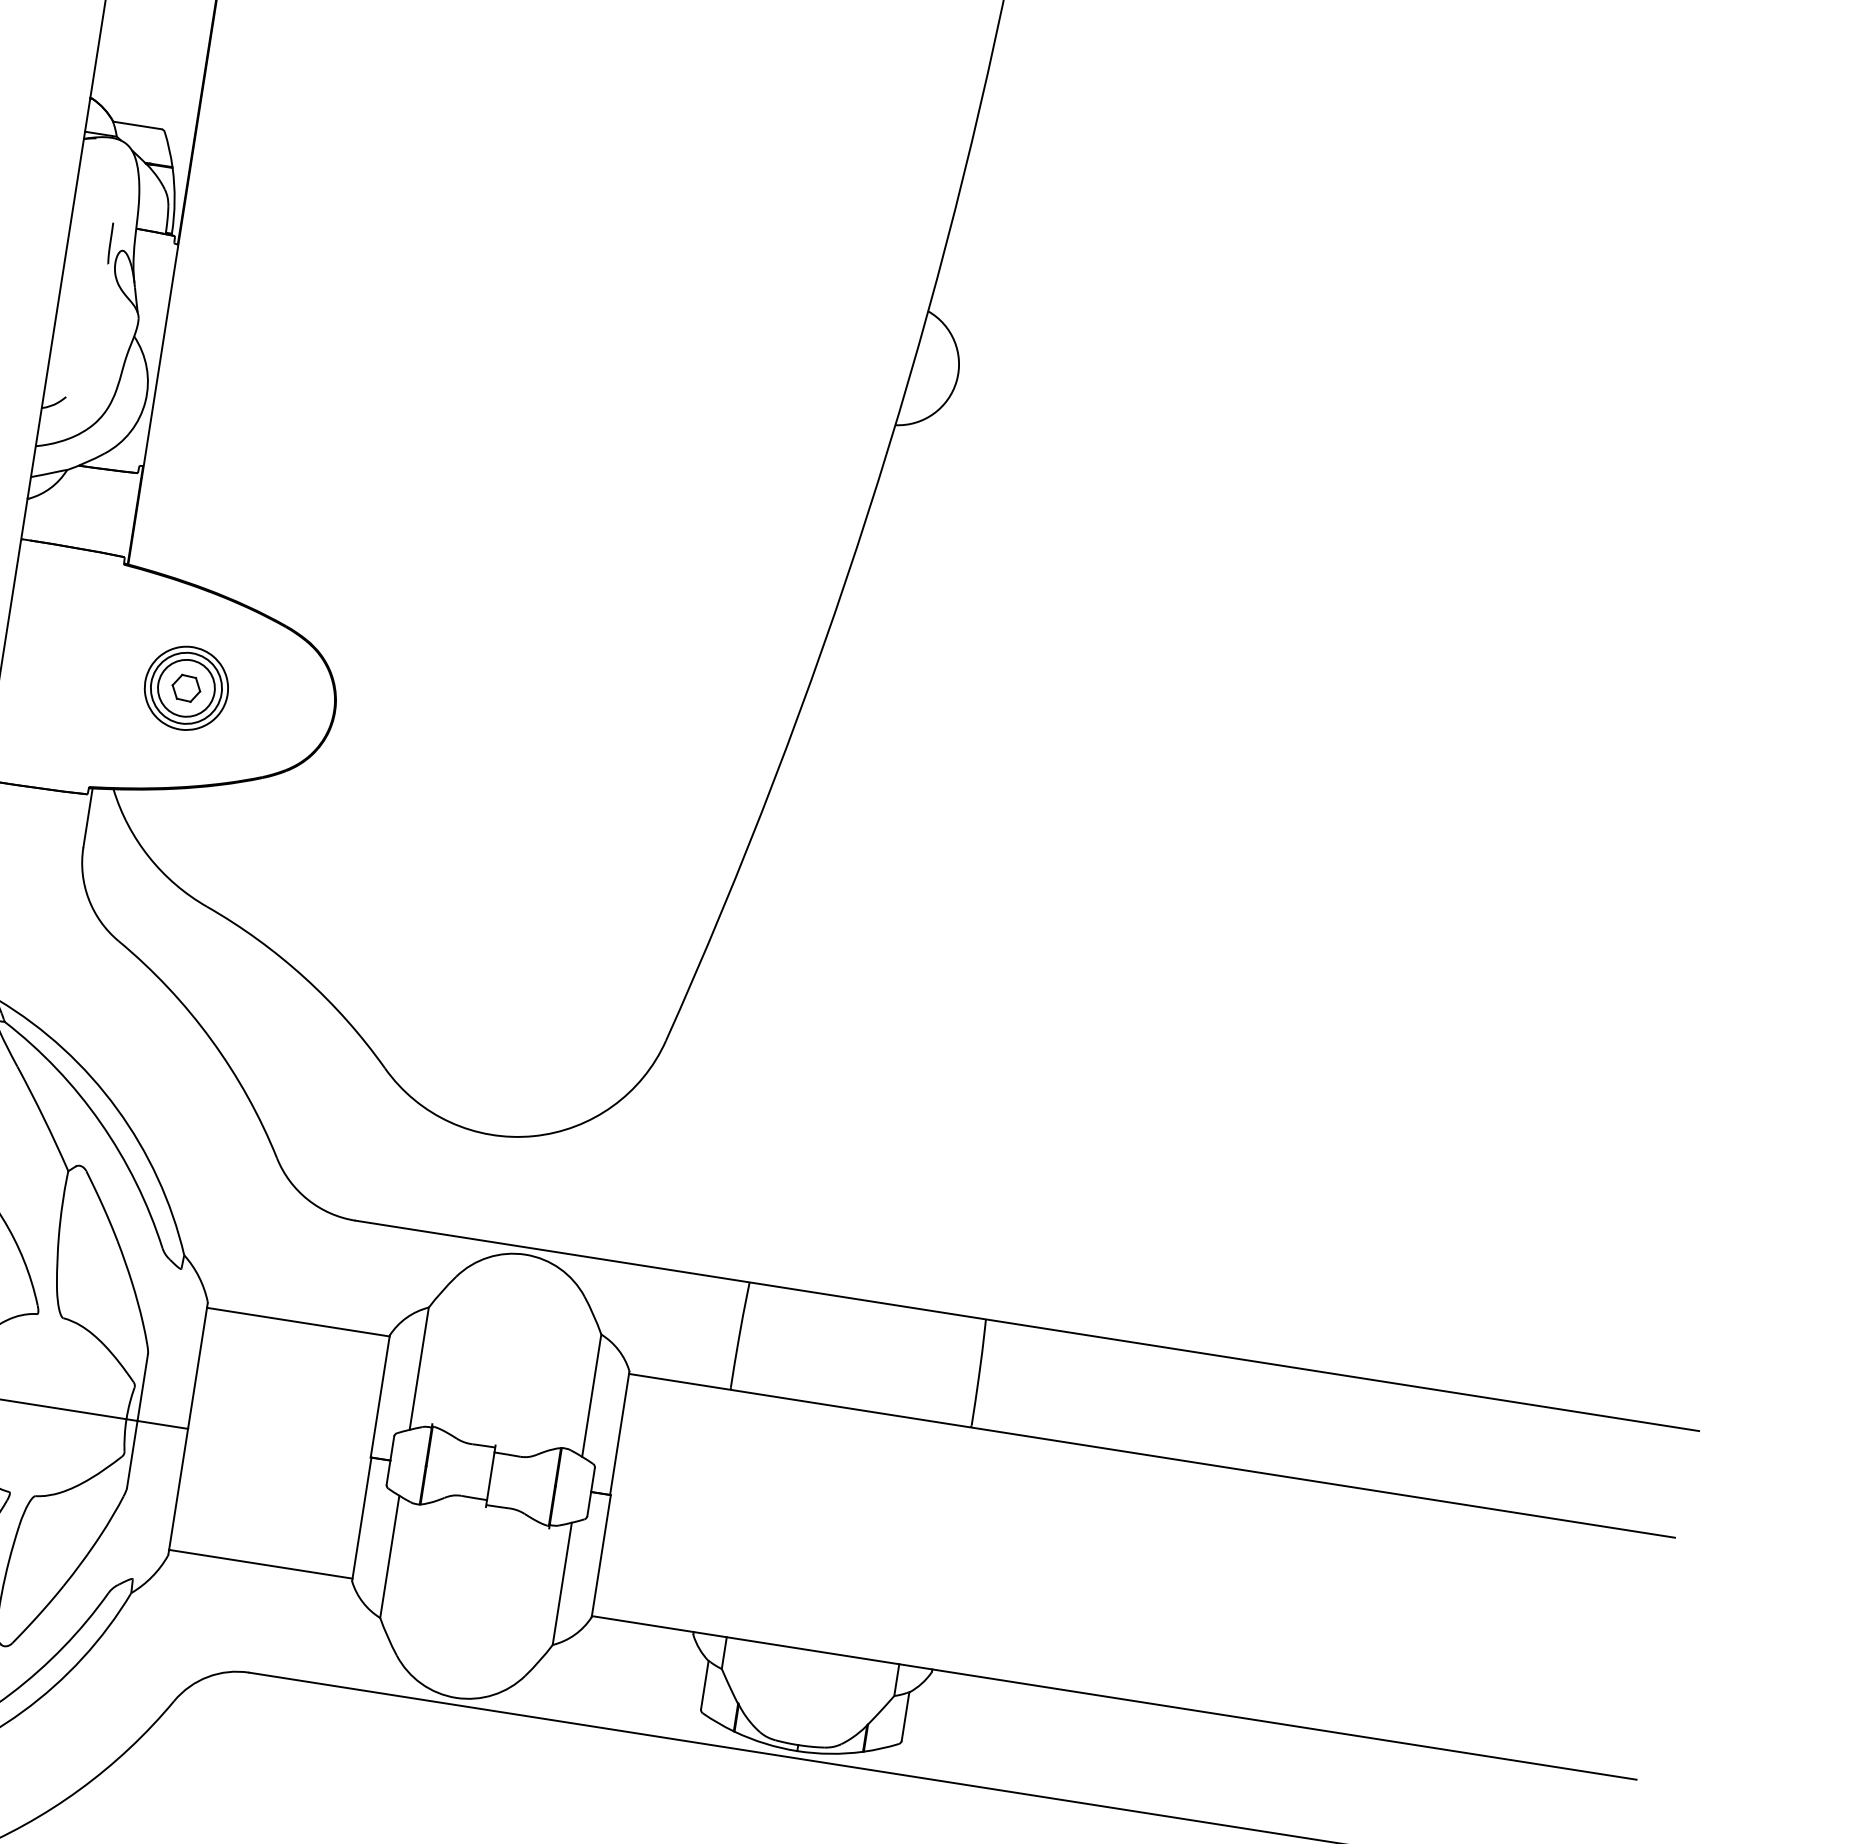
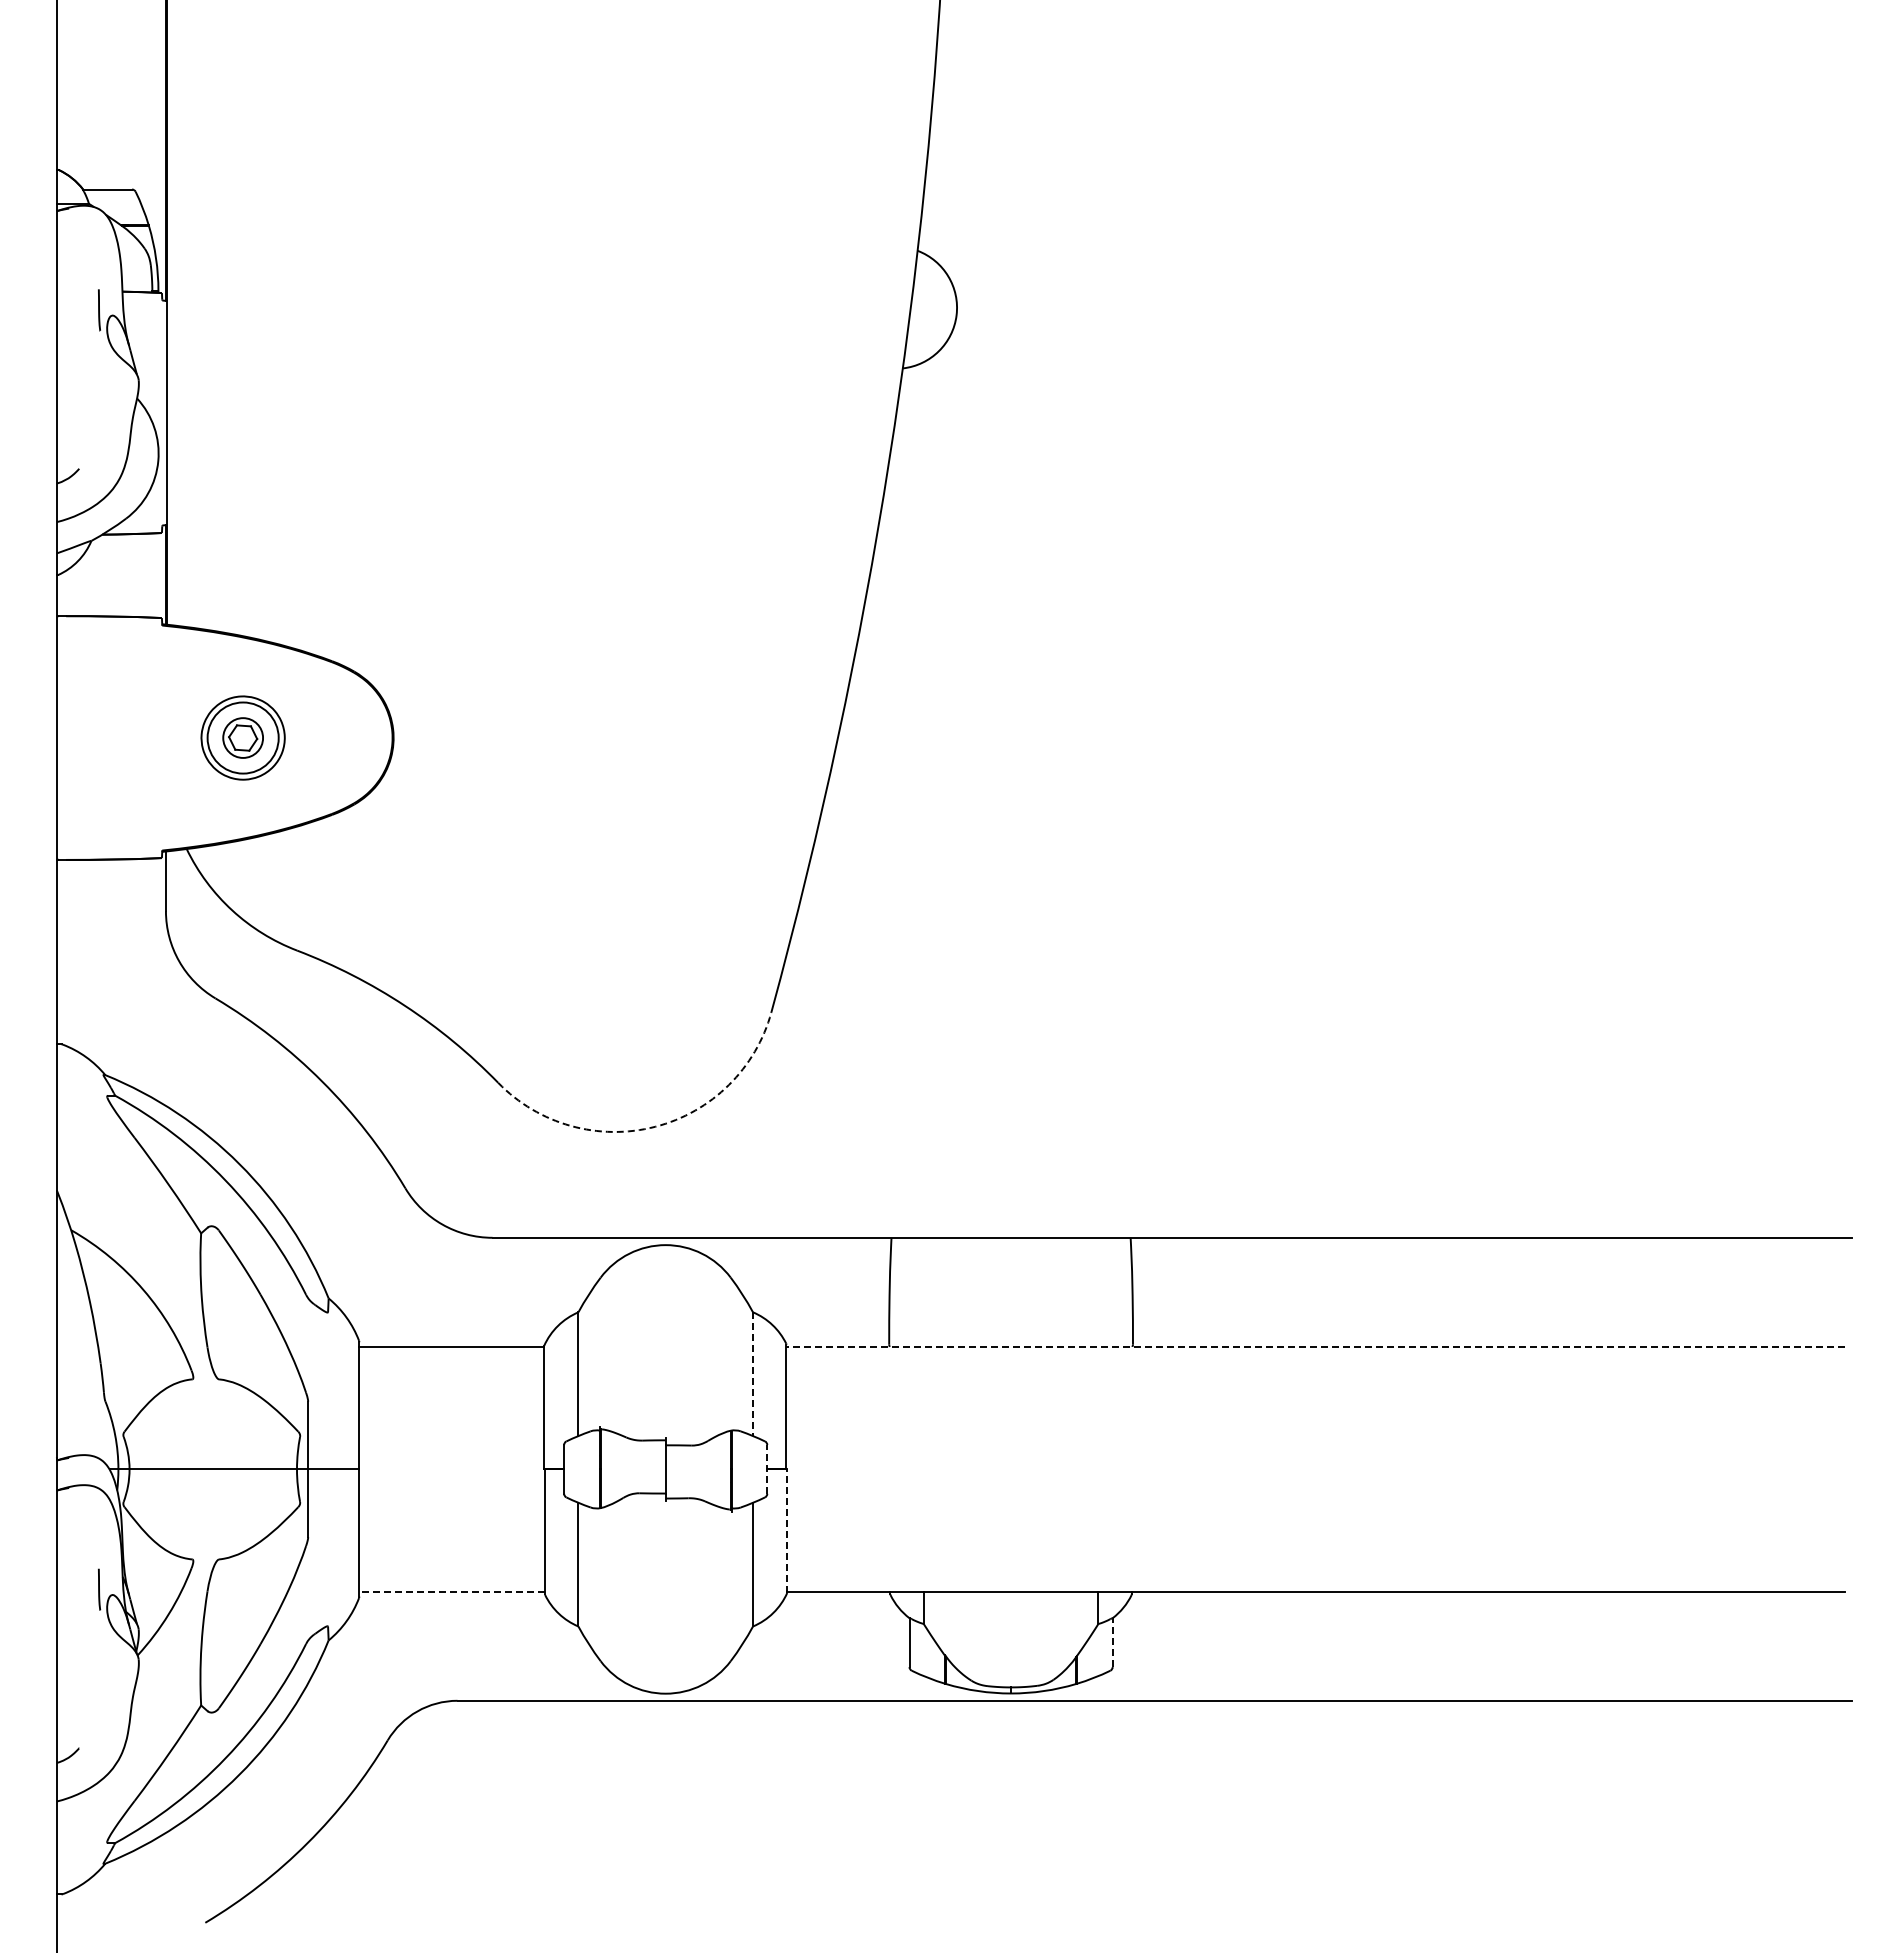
circle: (185, 687) -> (242, 737), size x0.7
arc: (533, 1135) -> (655, 1126), solid -> dashed
line: (592, 1396) -> (753, 1374), solid -> dashed
line: (1151, 1455) -> (1315, 1346), solid -> dashed
line: (591, 1491) -> (767, 1468), solid -> dashed
line: (601, 1556) -> (787, 1531), solid -> dashed
line: (261, 1563) -> (452, 1591), solid -> dashed
line: (905, 1716) -> (1112, 1642), solid -> dashed

